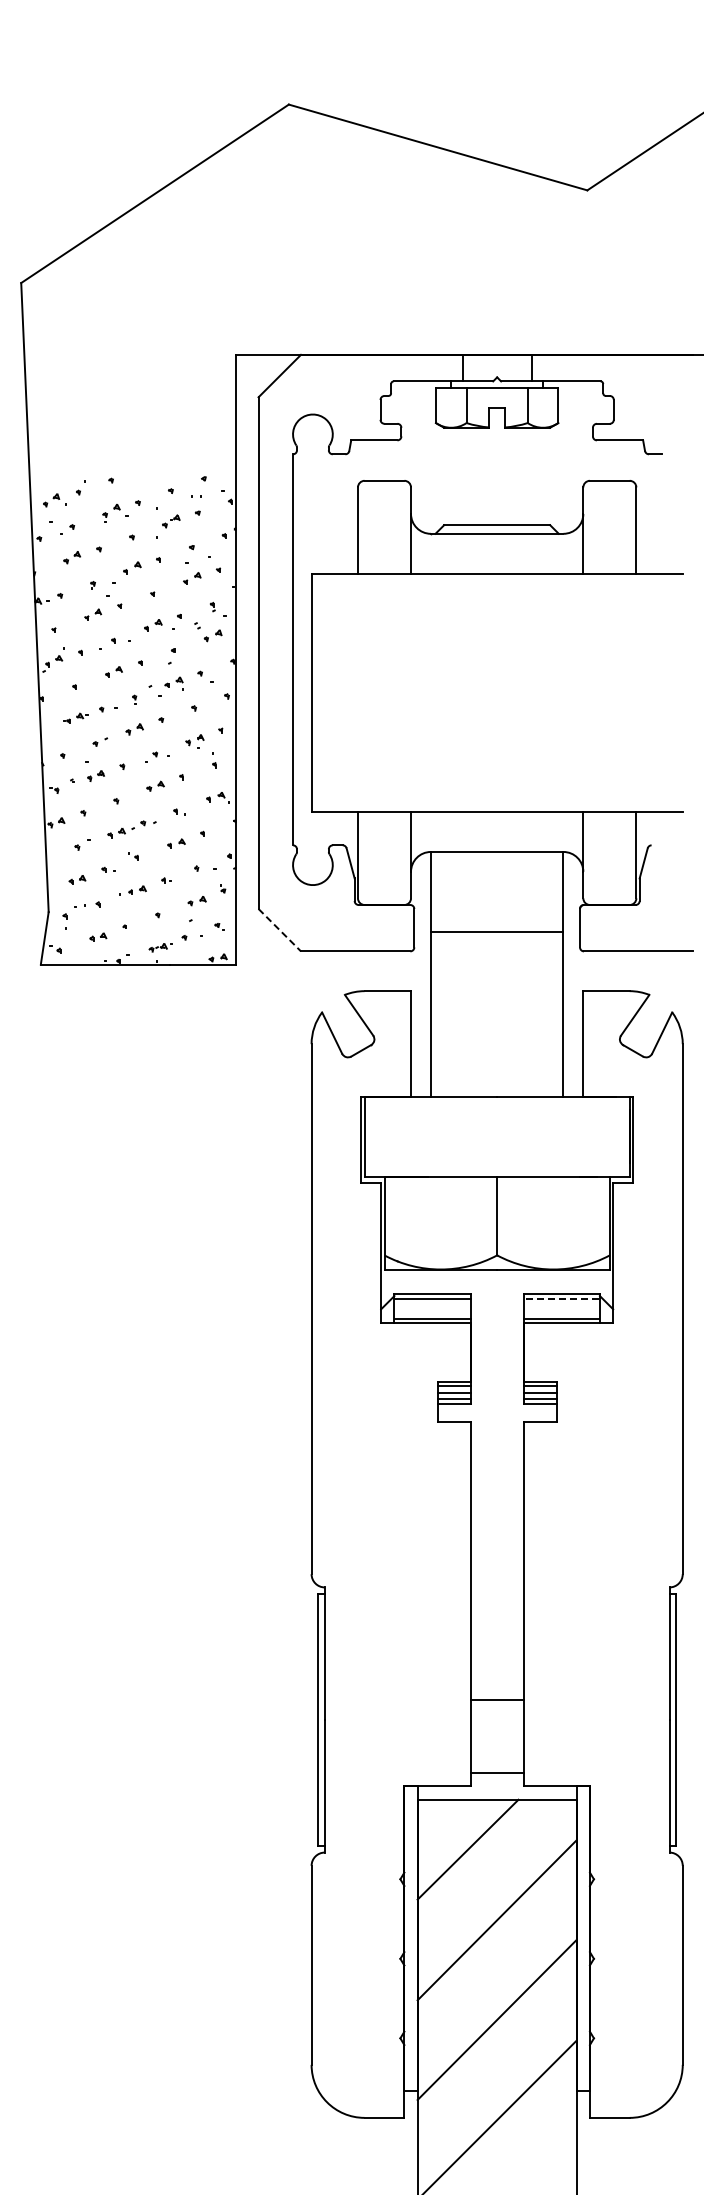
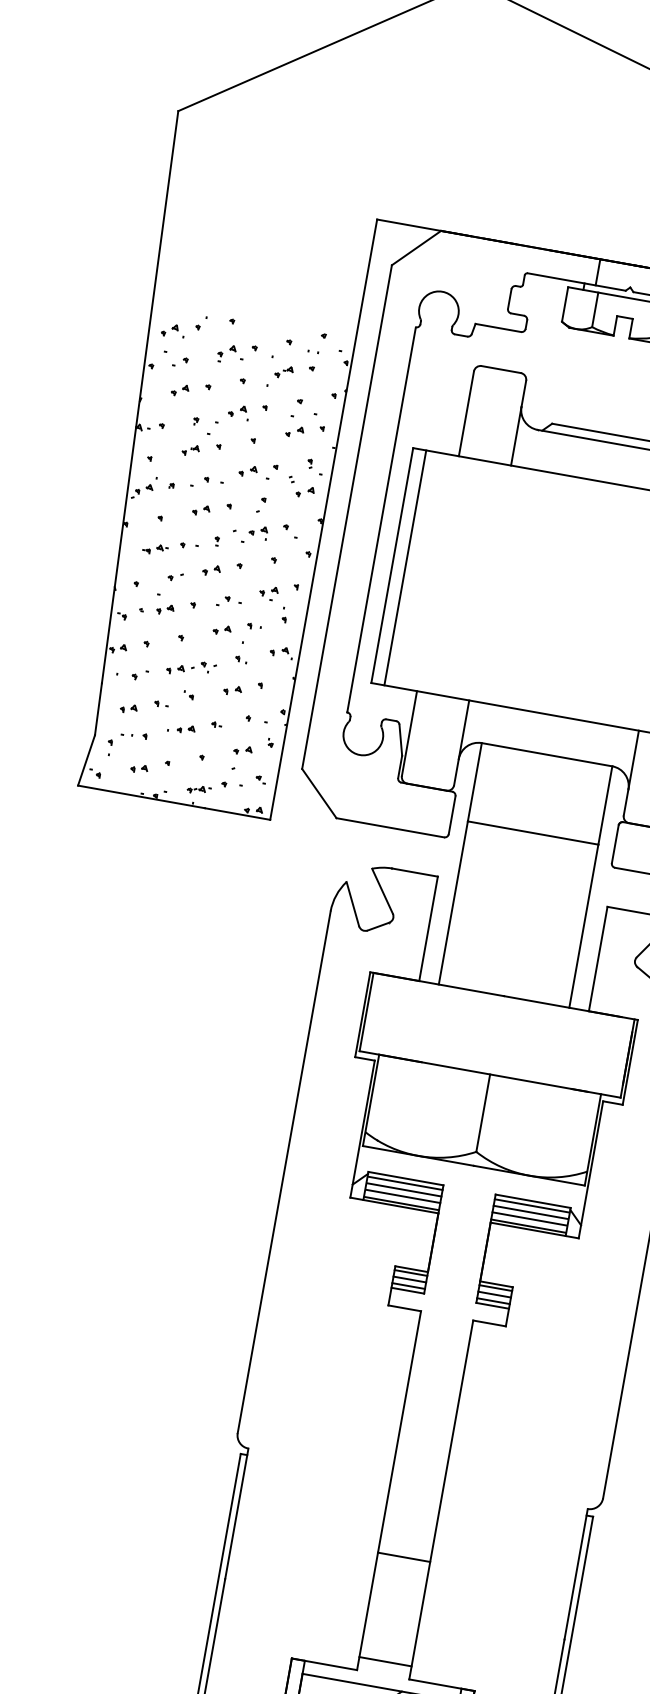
line: (324, 692) -> (405, 567), added
line: (279, 930) -> (319, 793), dashed -> solid
line: (561, 1298) -> (532, 1205), dashed -> solid
line: (432, 1305) -> (403, 1189), added
line: (561, 1305) -> (530, 1212), added
line: (432, 1312) -> (402, 1196), added
line: (561, 1312) -> (529, 1219), added
line: (496, 1700) -> (403, 1557), moved

